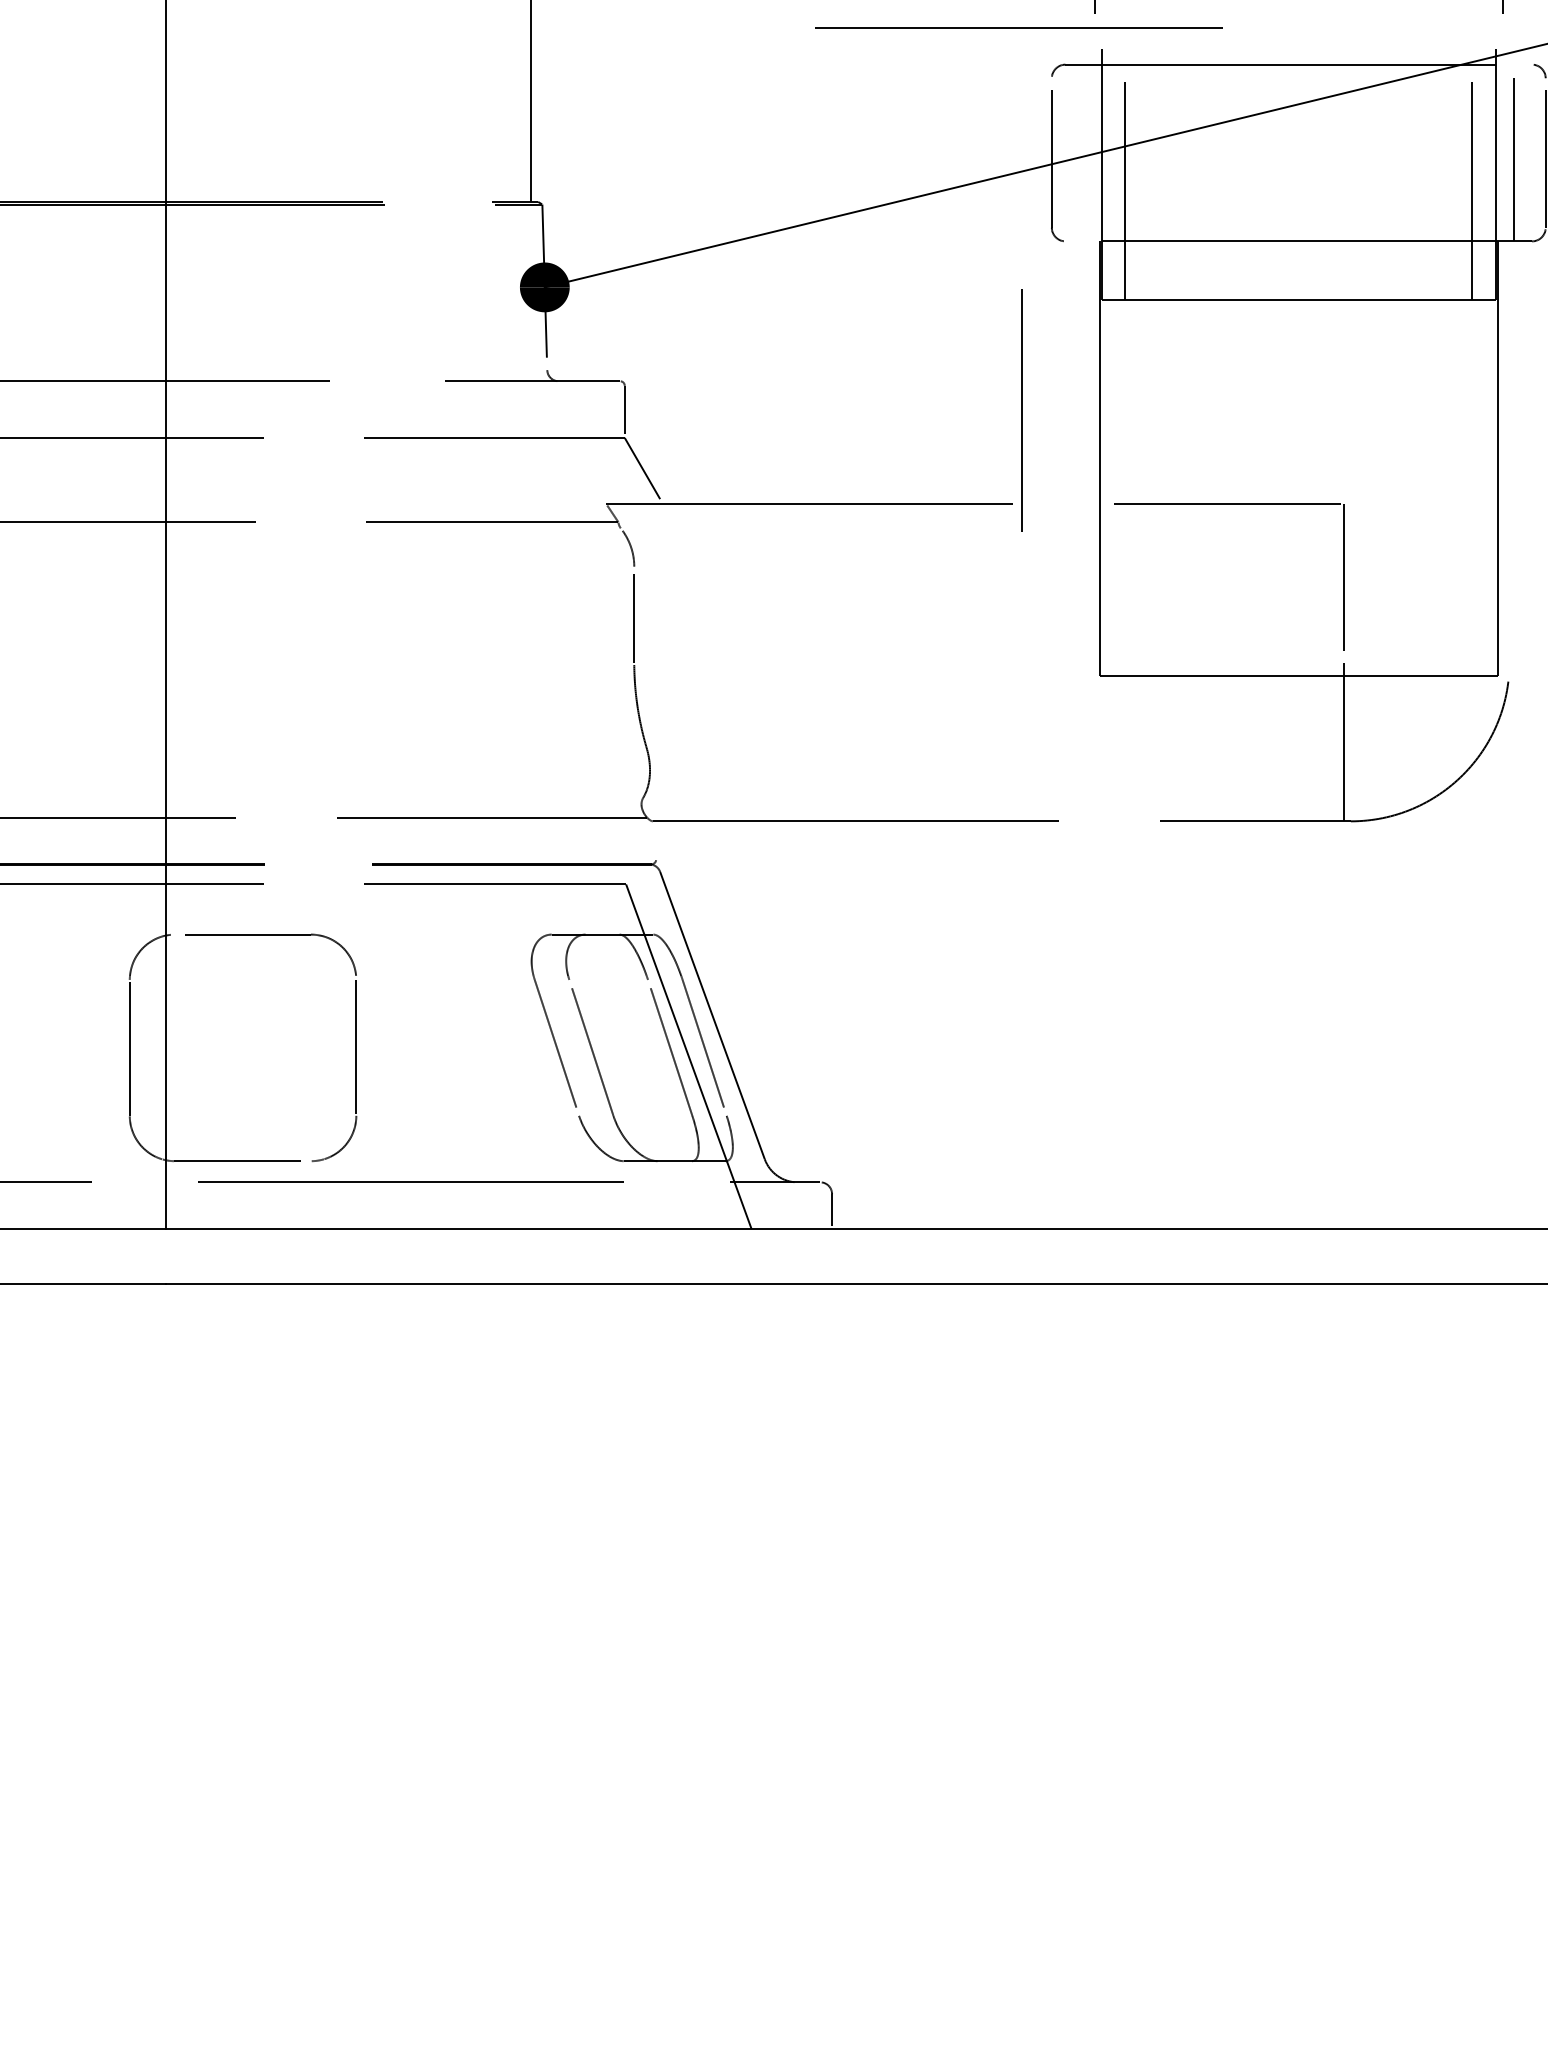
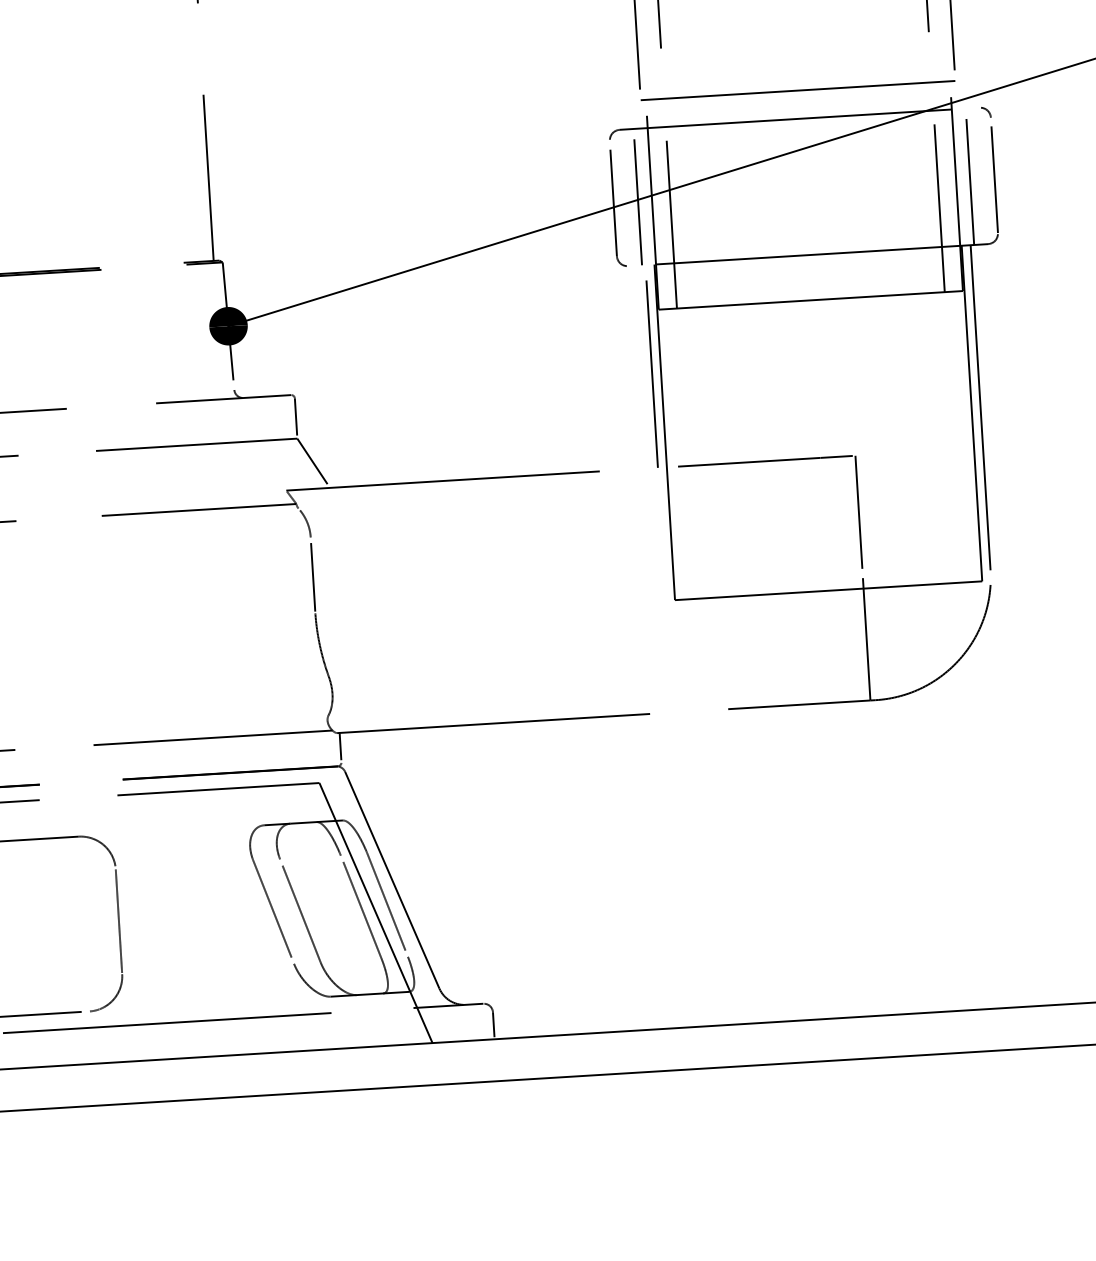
line: (1018, 27) -> (797, 90), moved
line: (1083, 152) -> (637, 196), added
line: (1021, 410) -> (651, 374), moved
line: (1509, 451) -> (980, 407), added
line: (656, 840) -> (340, 747), added

